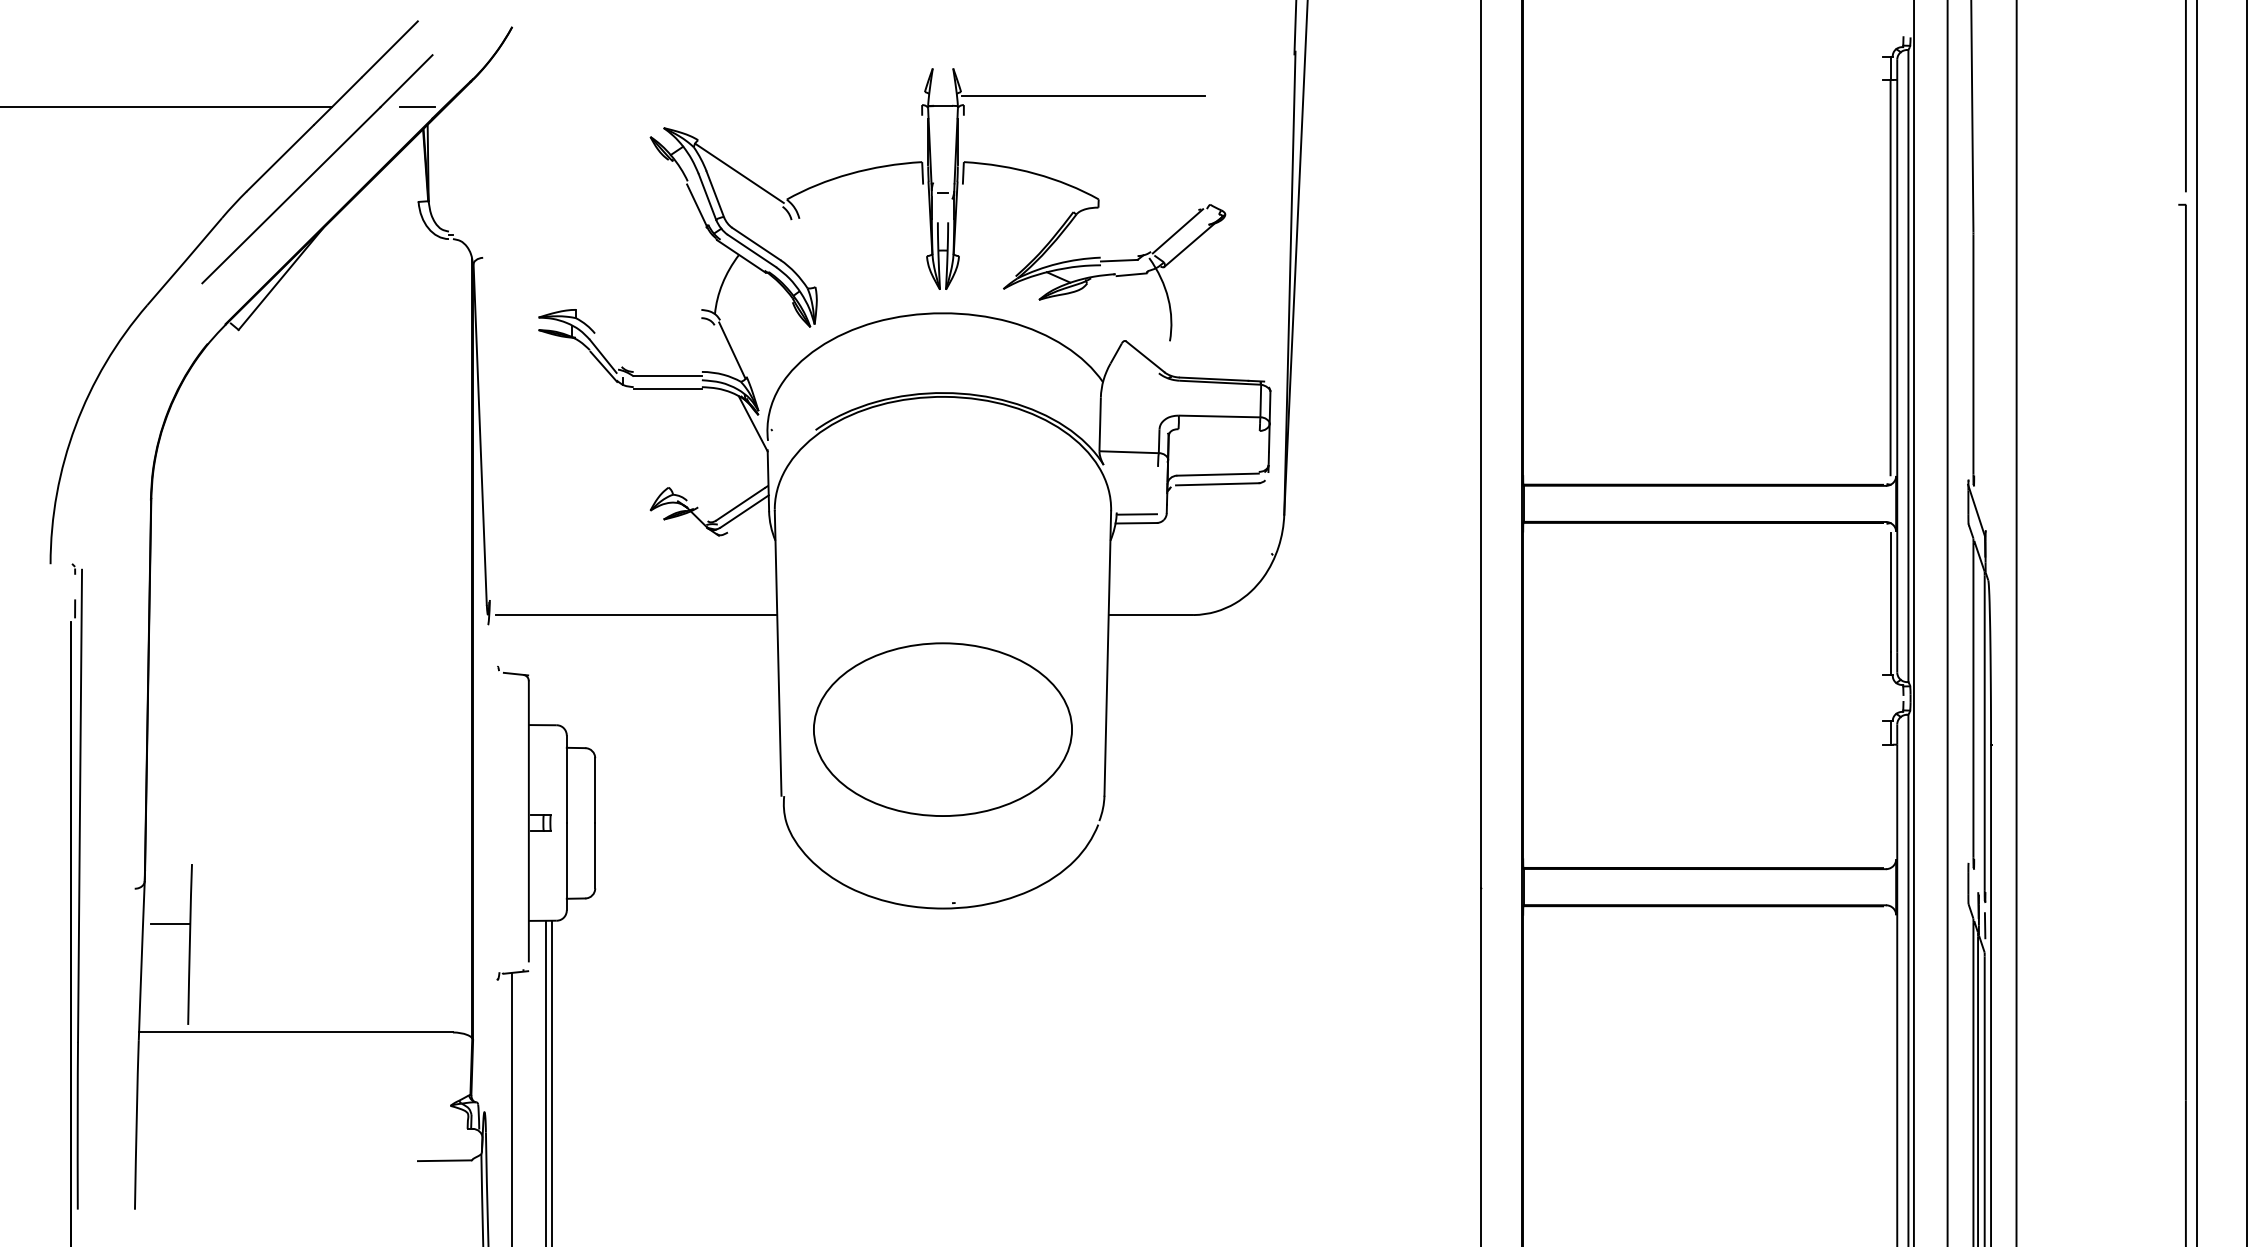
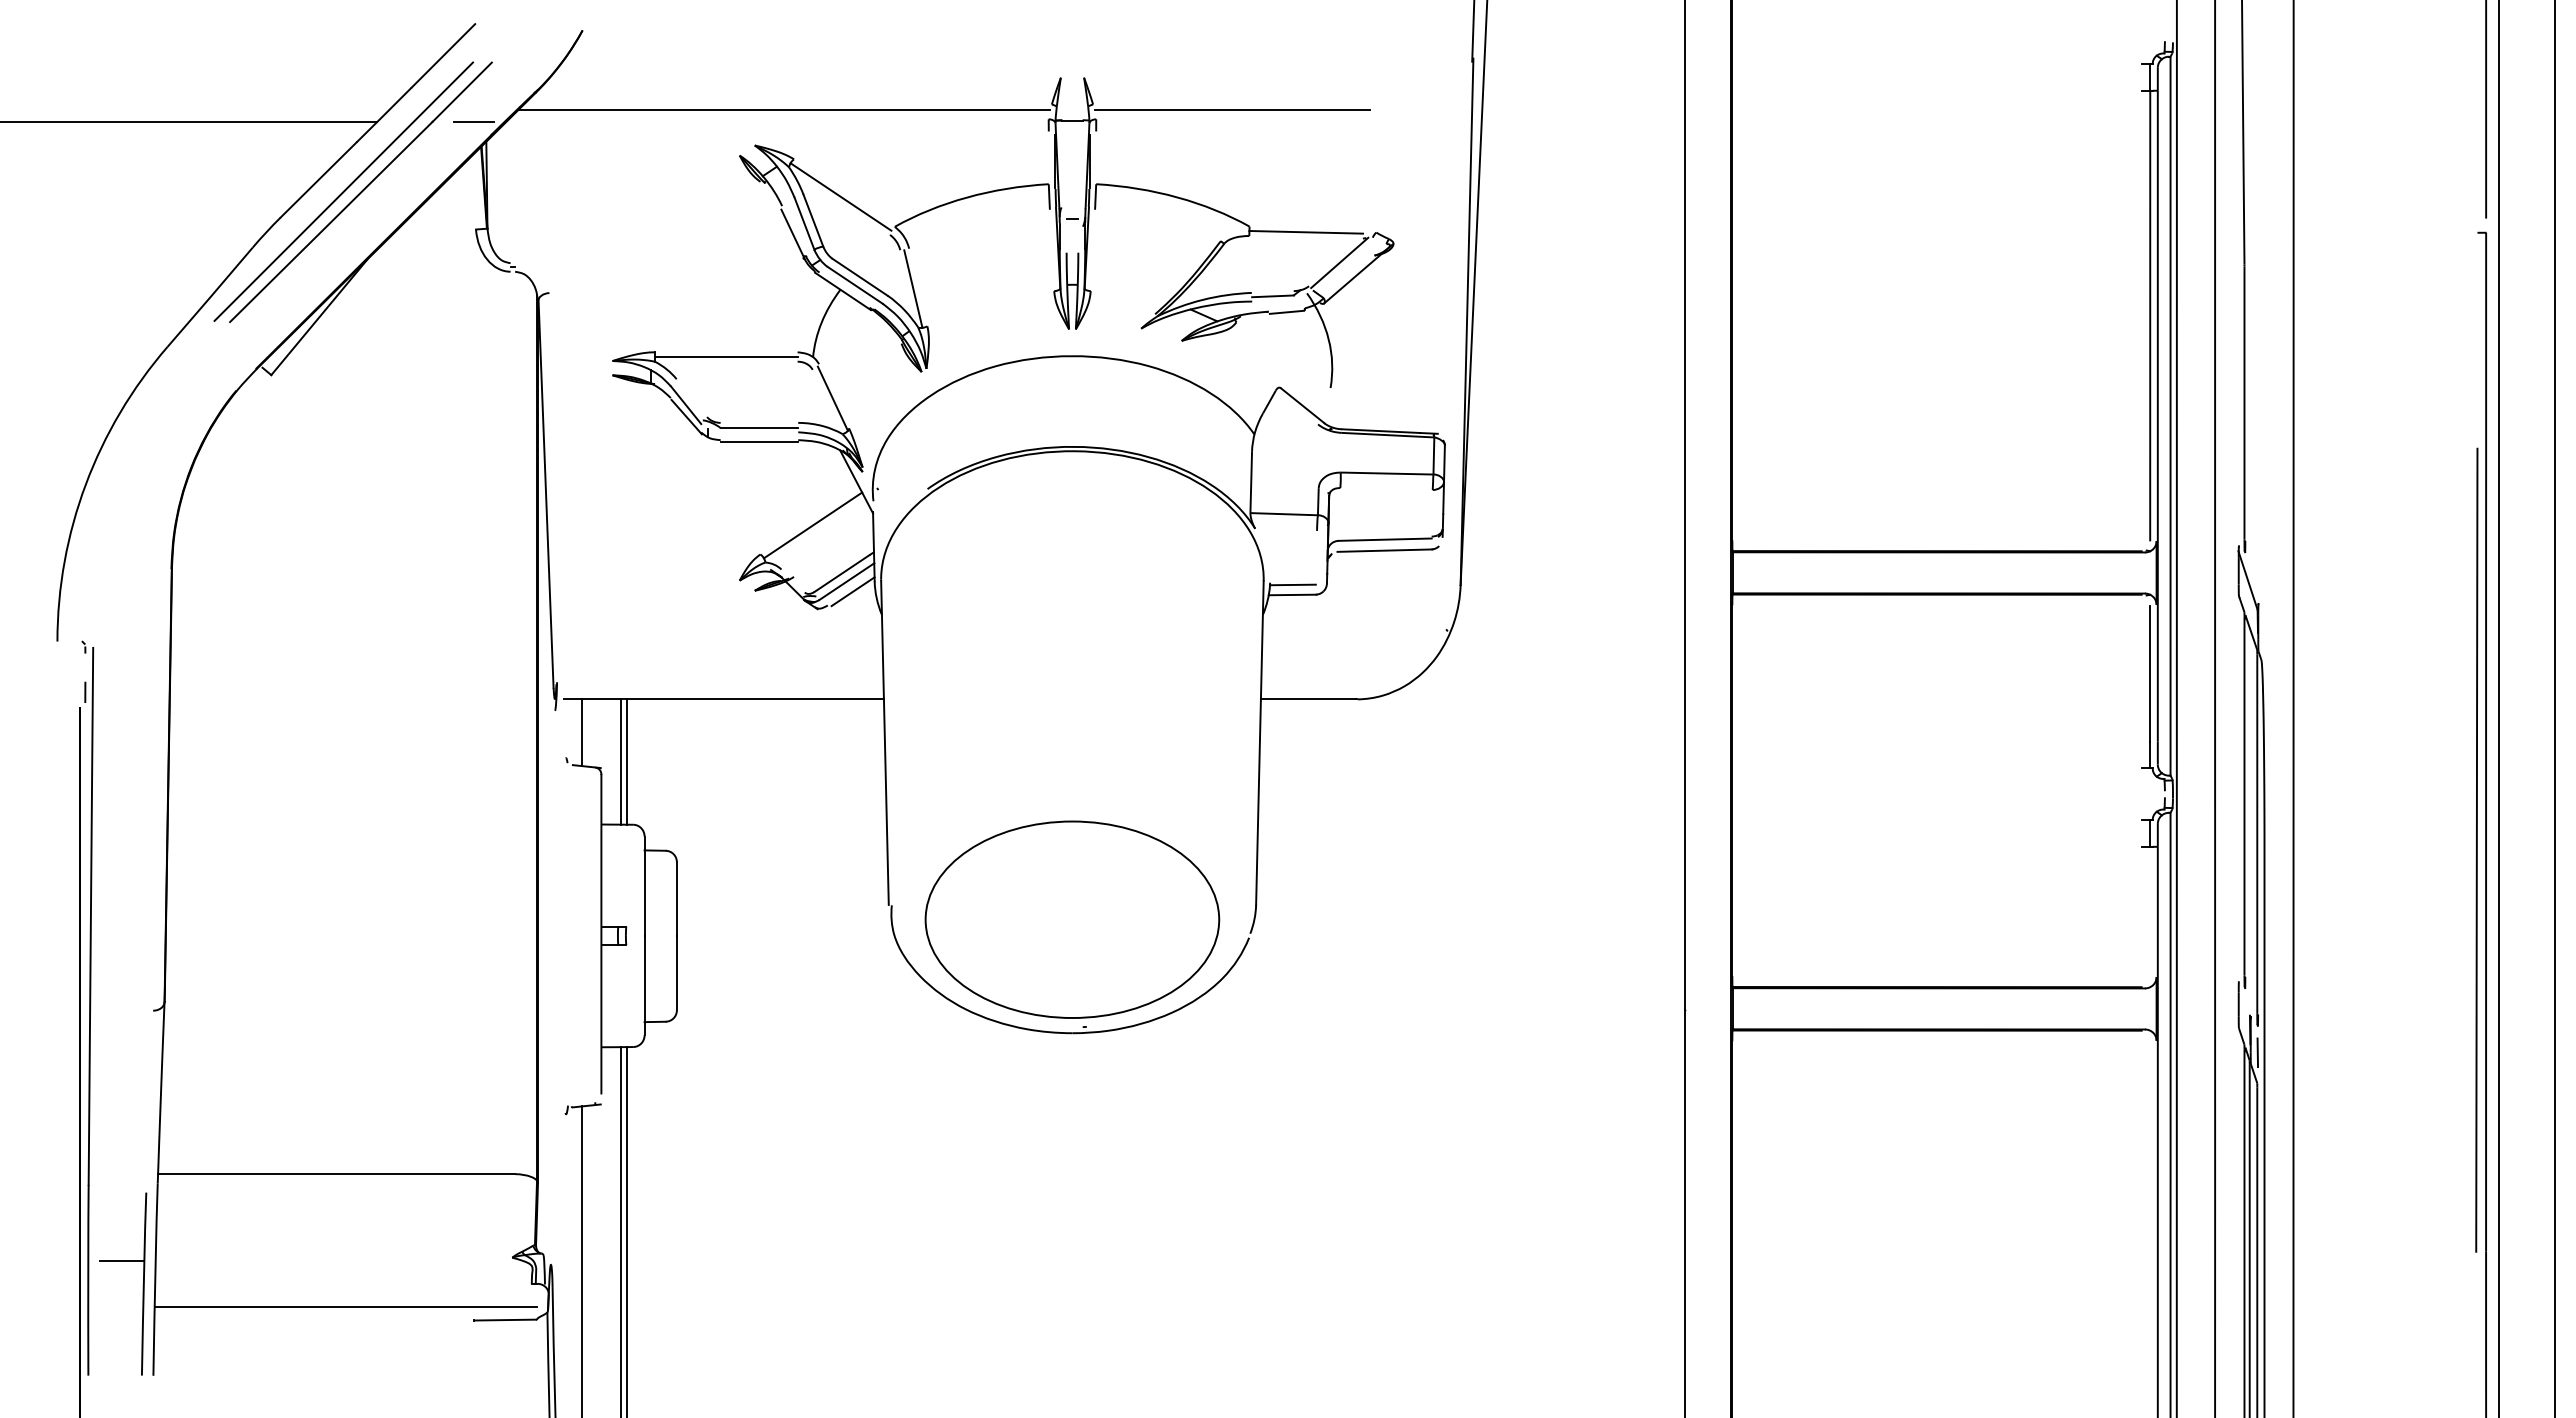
line: (689, 96) -> (784, 109), added
line: (302, 168) -> (343, 191), added
line: (1148, 203) -> (1306, 231), added
line: (803, 253) -> (913, 288), added
line: (638, 313) -> (726, 356), added
line: (714, 462) -> (812, 525), added
line: (749, 520) -> (852, 591), added
line: (512, 644) -> (582, 732), added
line: (546, 669) -> (621, 761), added
line: (551, 669) -> (627, 761), added
part: (943, 729) -> (1072, 919), moved
line: (2177, 747) -> (2476, 849), added
part: (188, 945) -> (142, 1285), moved
line: (303, 1149) -> (345, 1307), added

